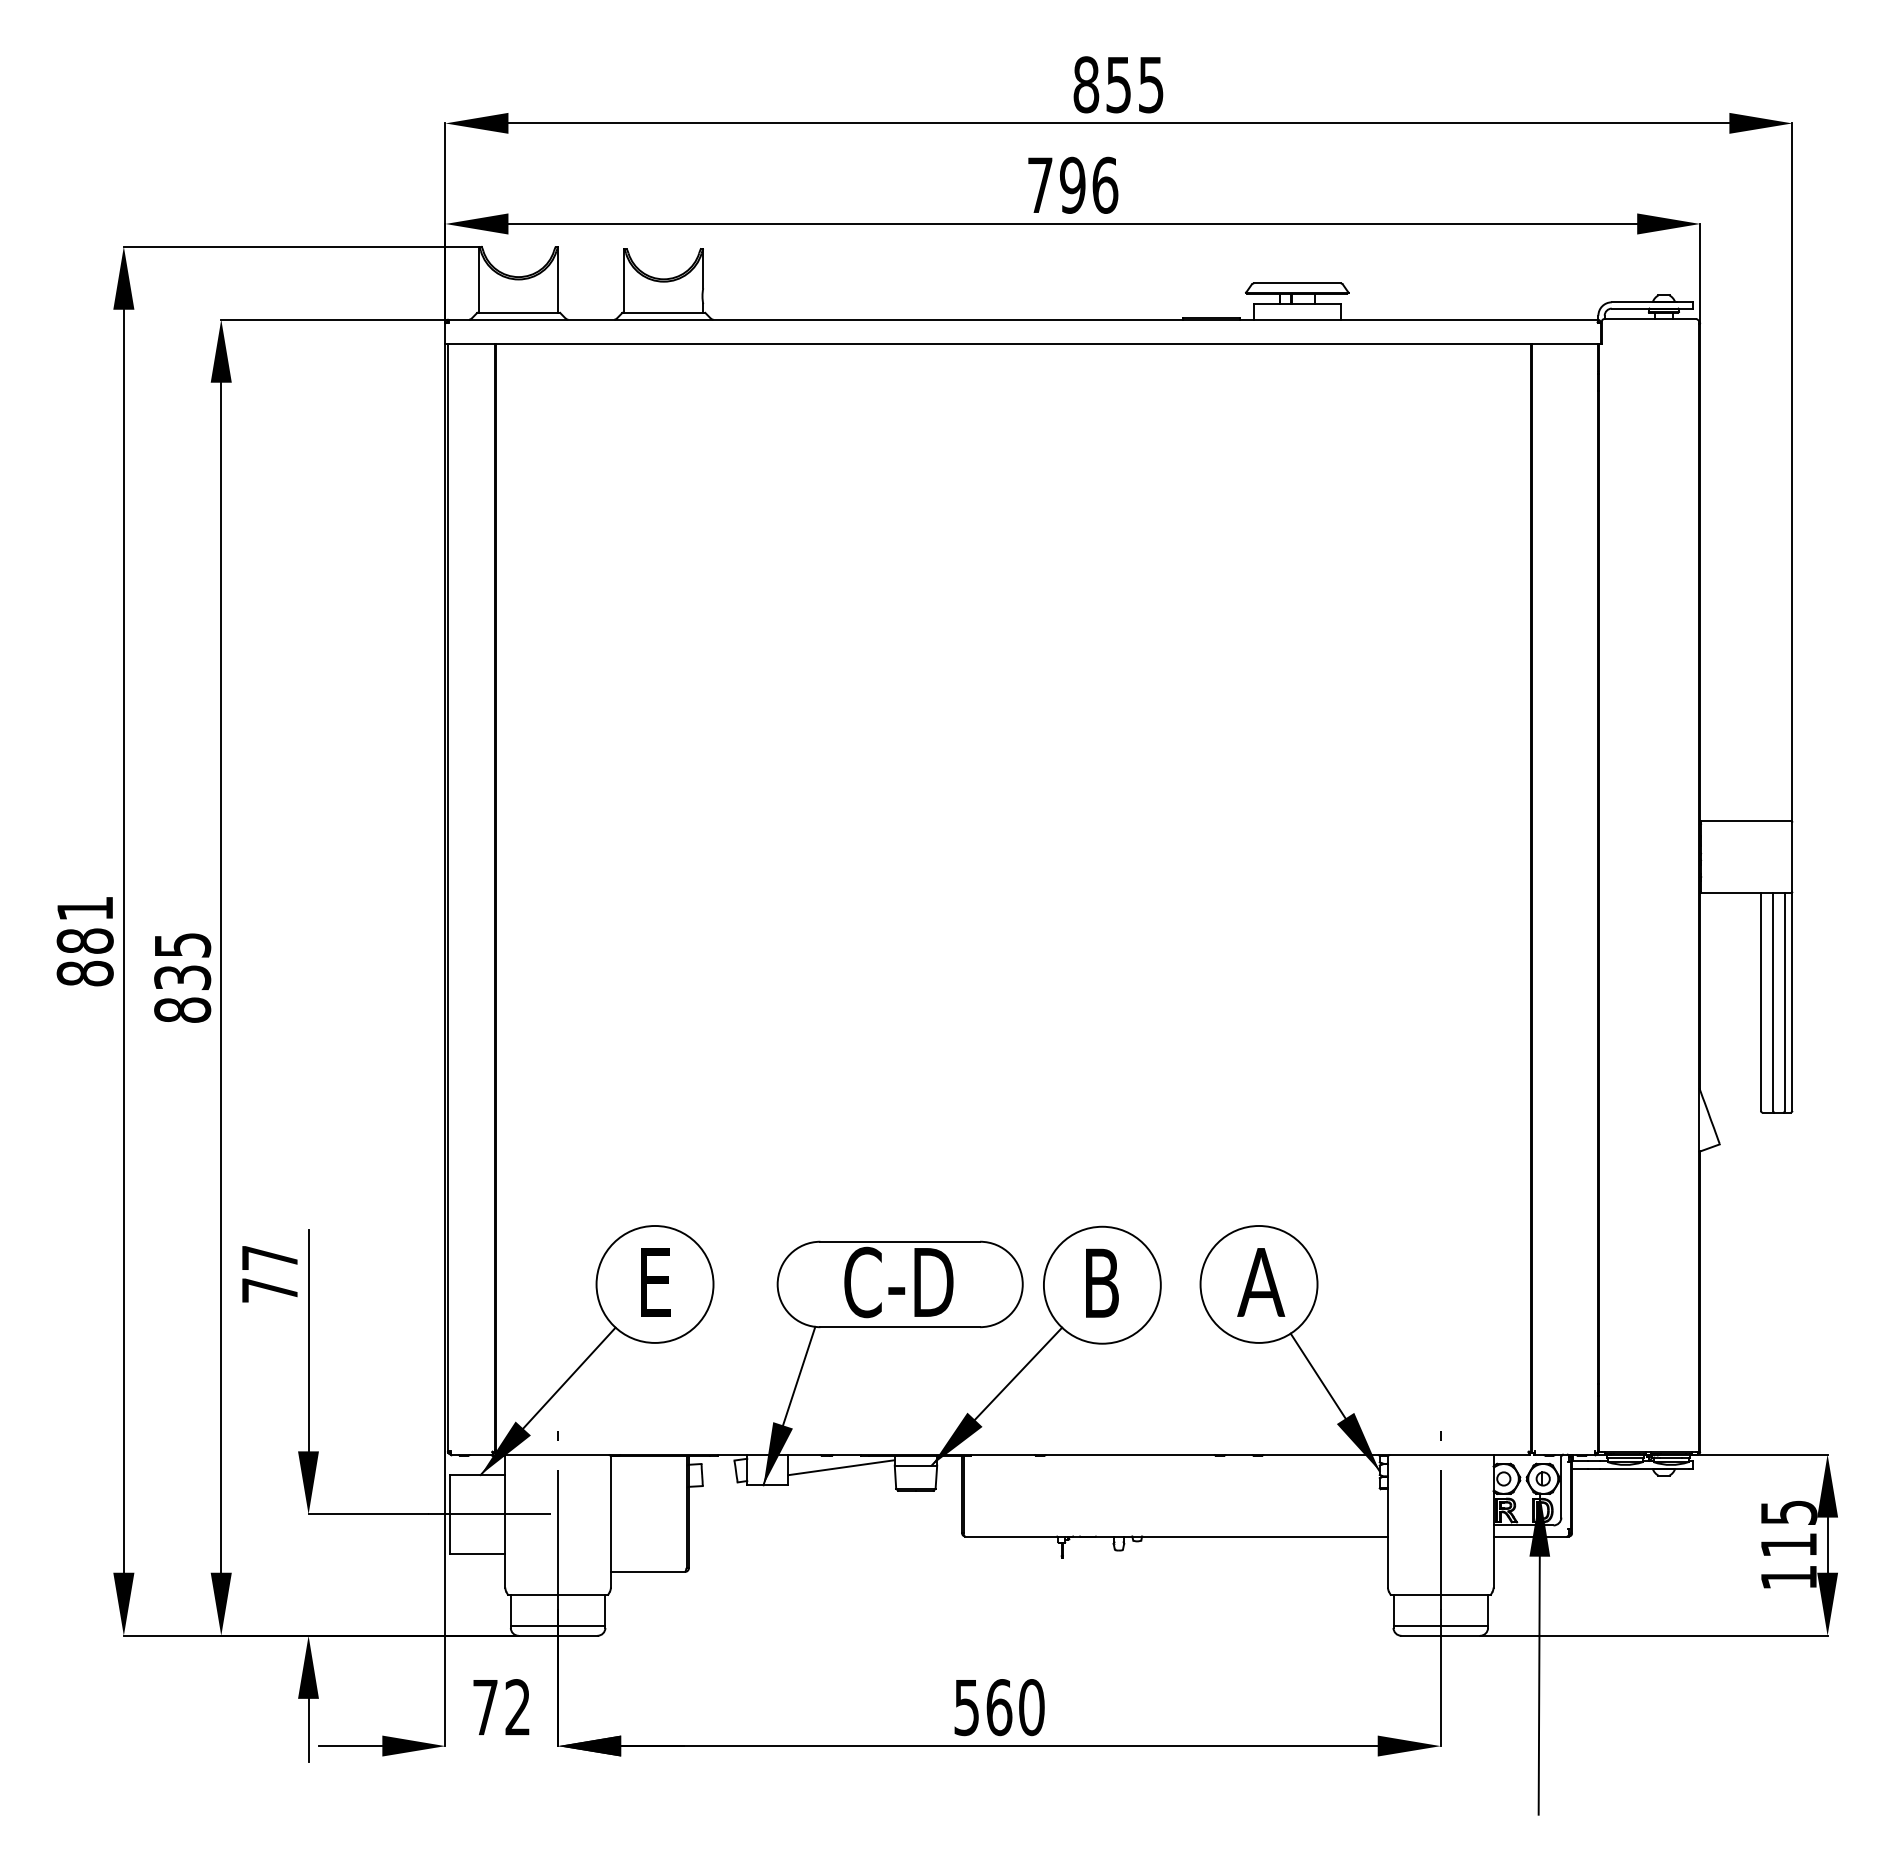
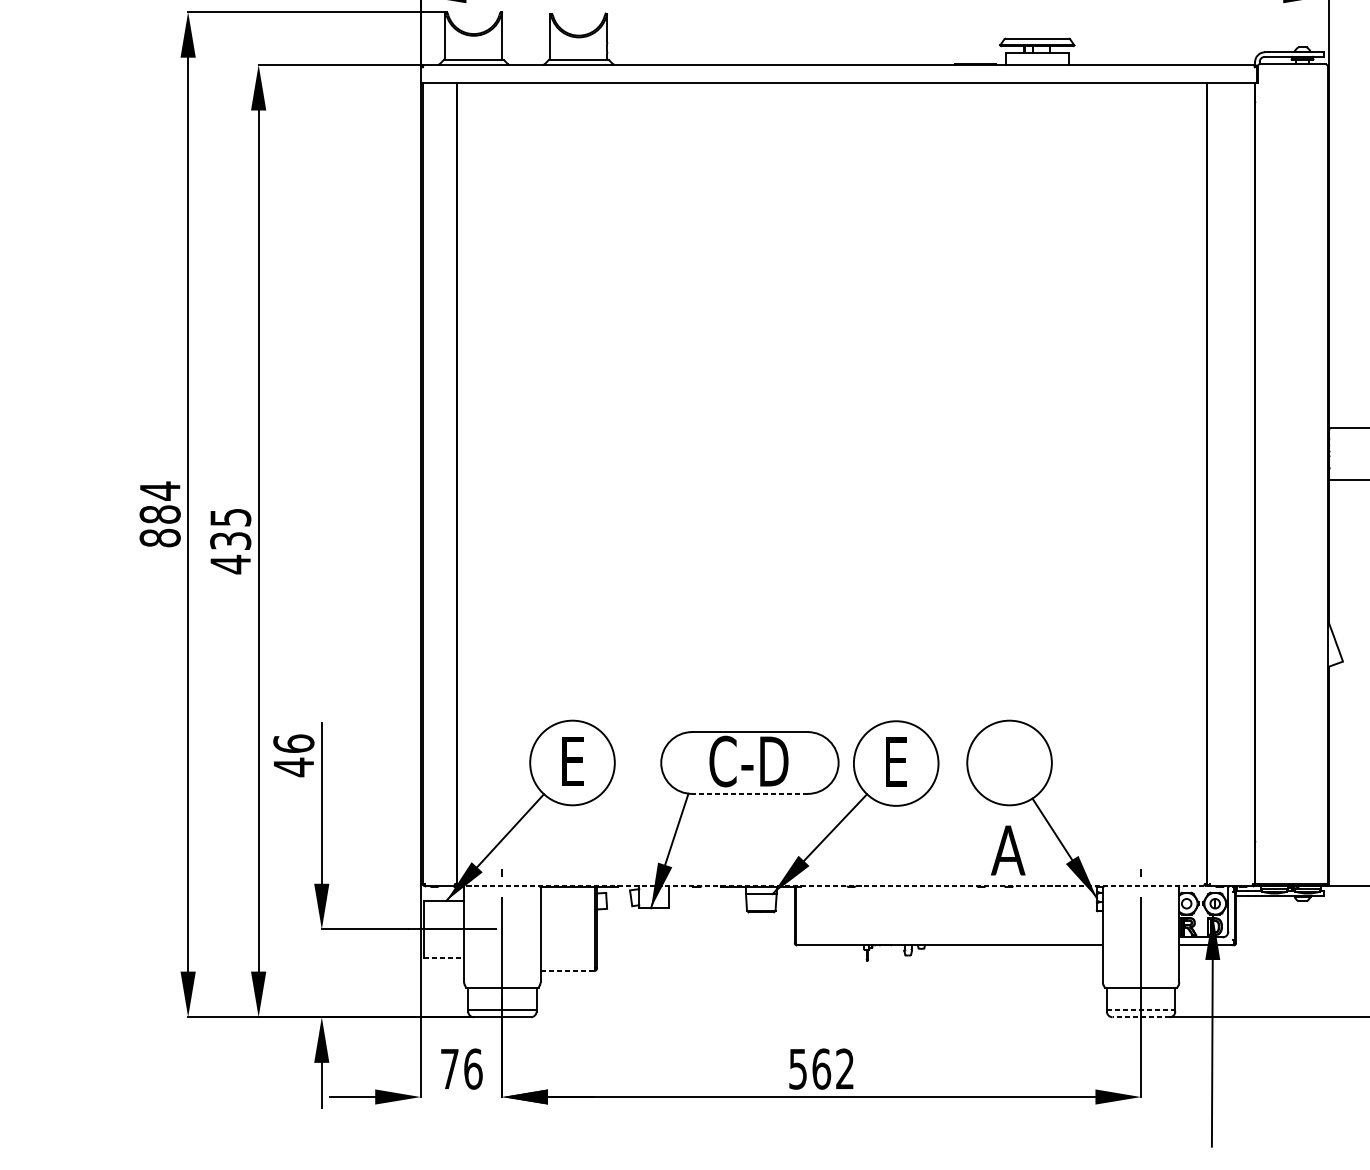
text: (84, 908) -> (159, 490), 881 -> 884
text: (182, 1009) -> (230, 564), 835 -> 435
text: (269, 1274) -> (293, 755), 77 -> 46
text: (1102, 1282) -> (896, 761), B -> E
text: (1261, 1282) -> (1008, 850), moved
line: (900, 1327) -> (750, 794), solid -> dashed
line: (1014, 1454) -> (832, 886), solid -> dashed
line: (841, 1467) -> (707, 895), removed
line: (477, 1553) -> (444, 957), solid -> dashed
line: (647, 1571) -> (567, 970), solid -> dashed
line: (1441, 1626) -> (1141, 1010), solid -> dashed
line: (1440, 1635) -> (1140, 1017), solid -> dashed
text: (518, 1707) -> (473, 1069), 72 -> 76
text: (1031, 1707) -> (844, 1069), 560 -> 562

